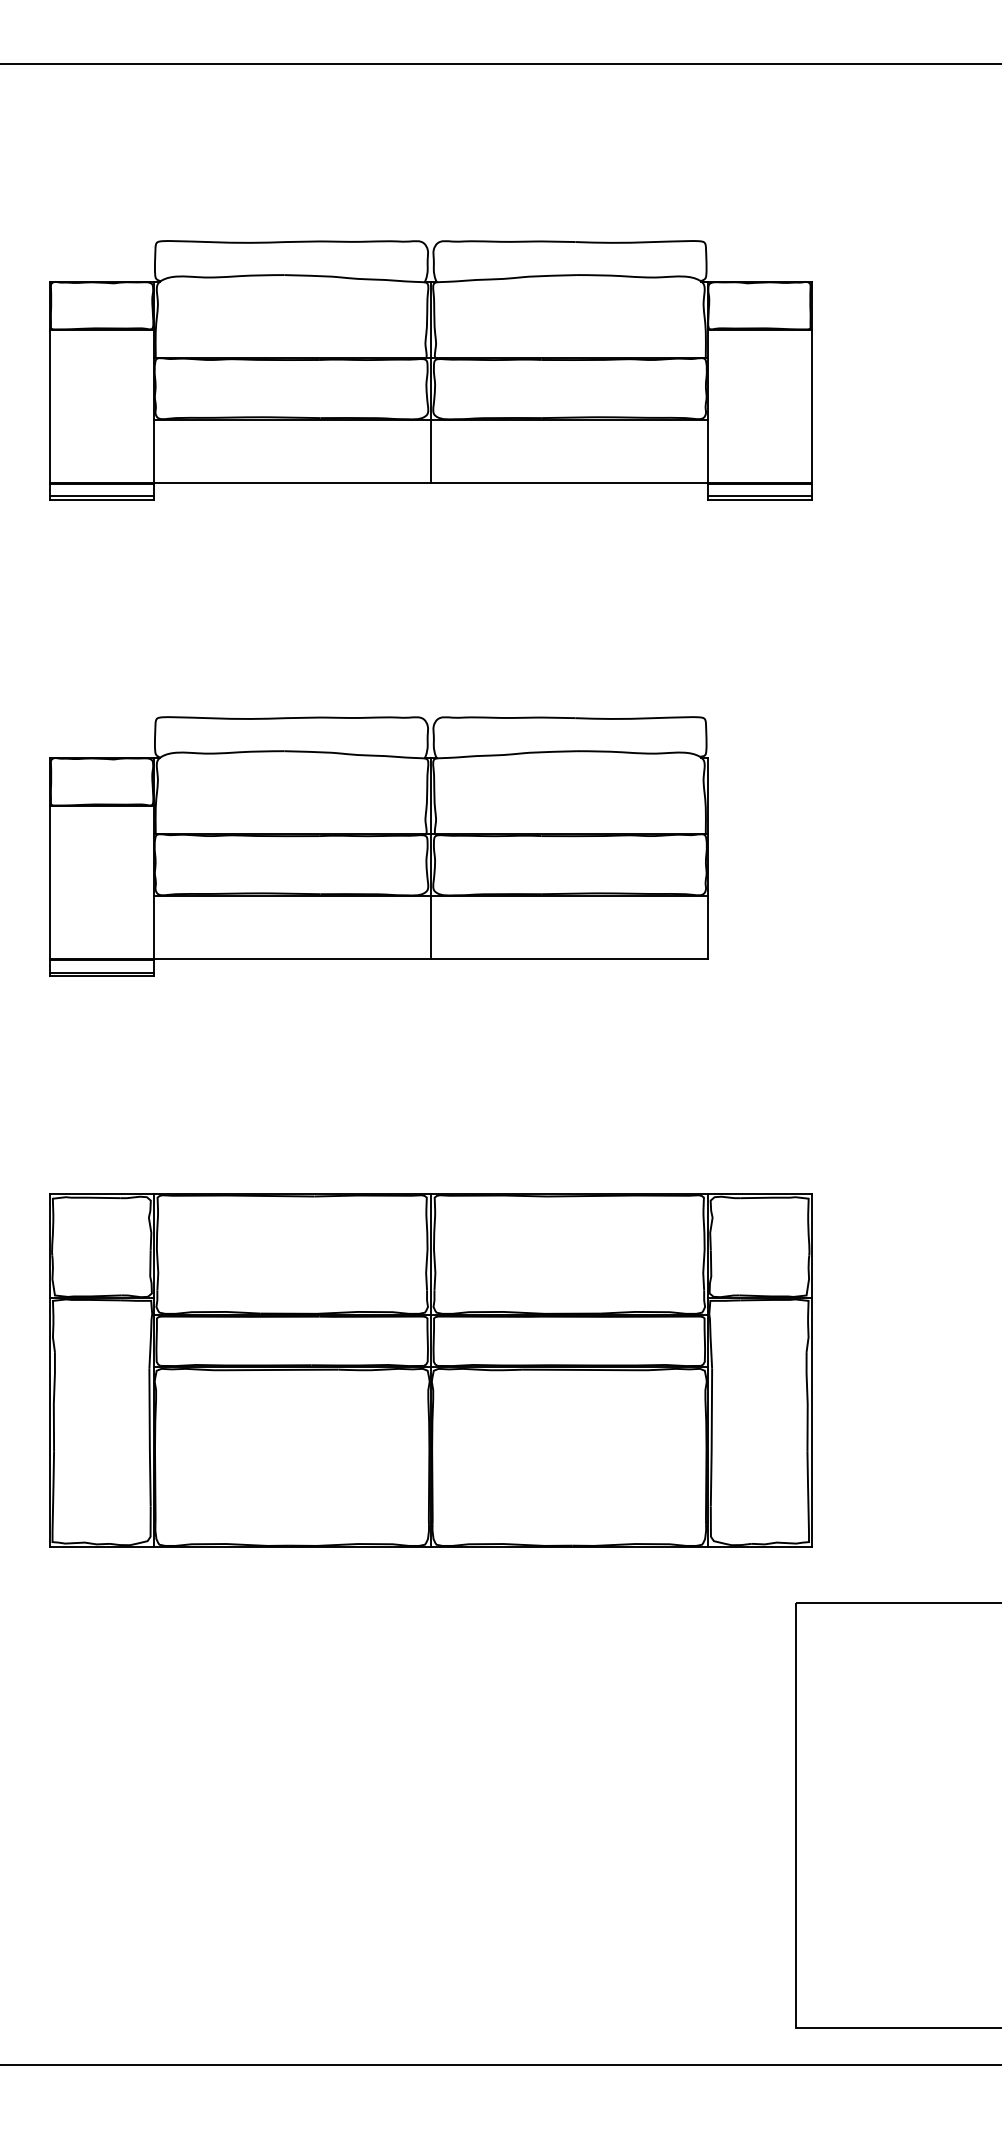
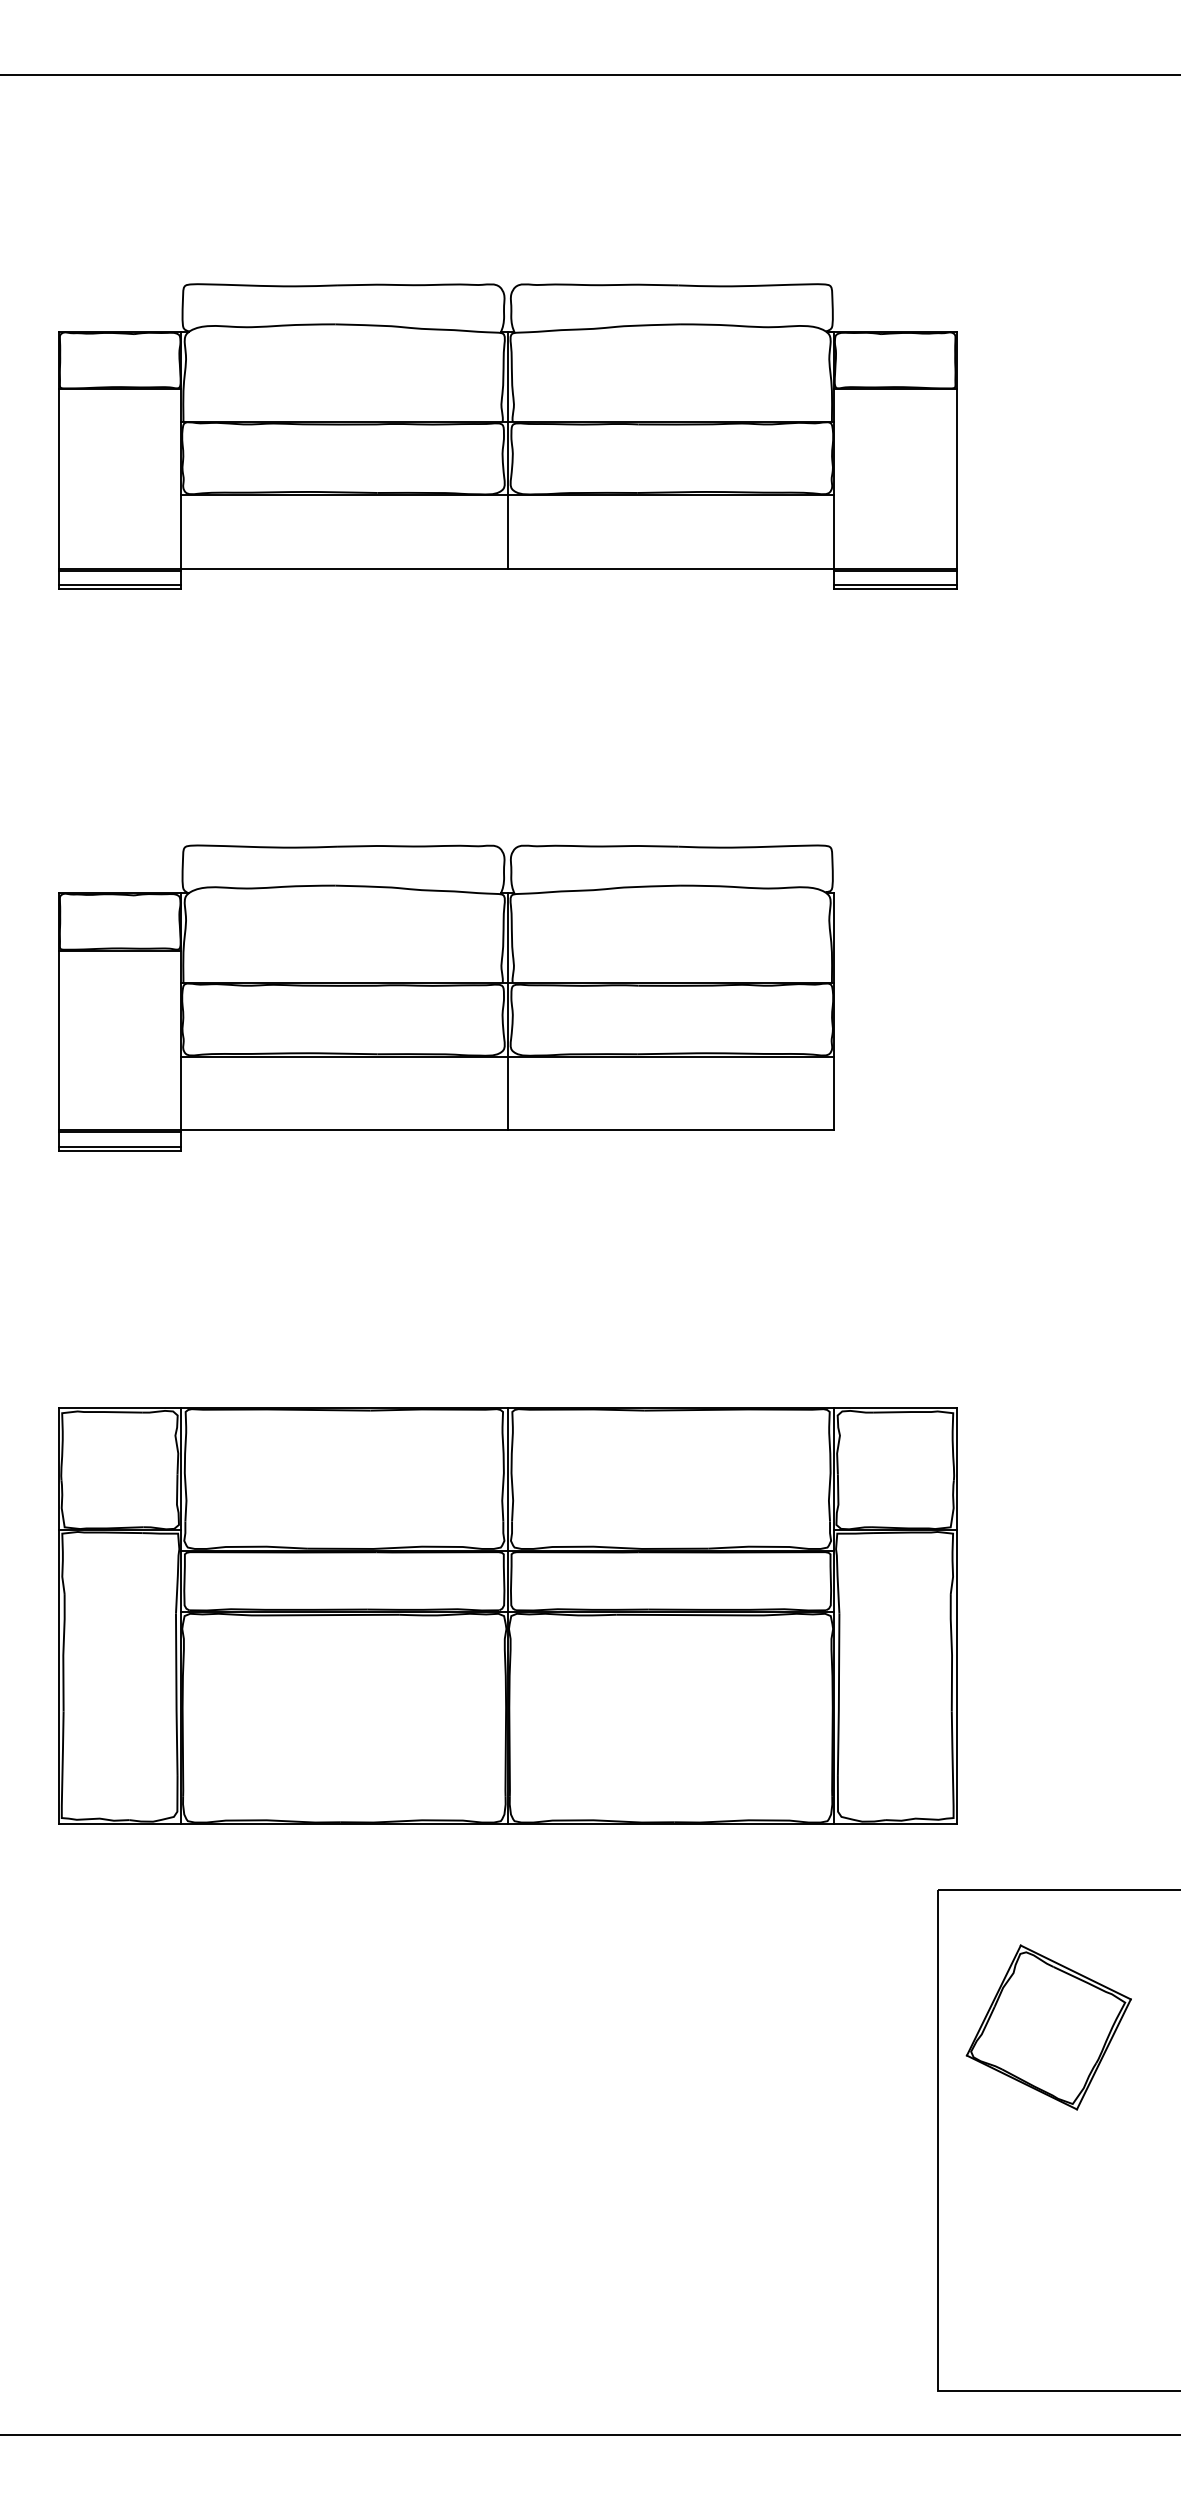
part: (889, 1719) -> (1048, 2027), added

